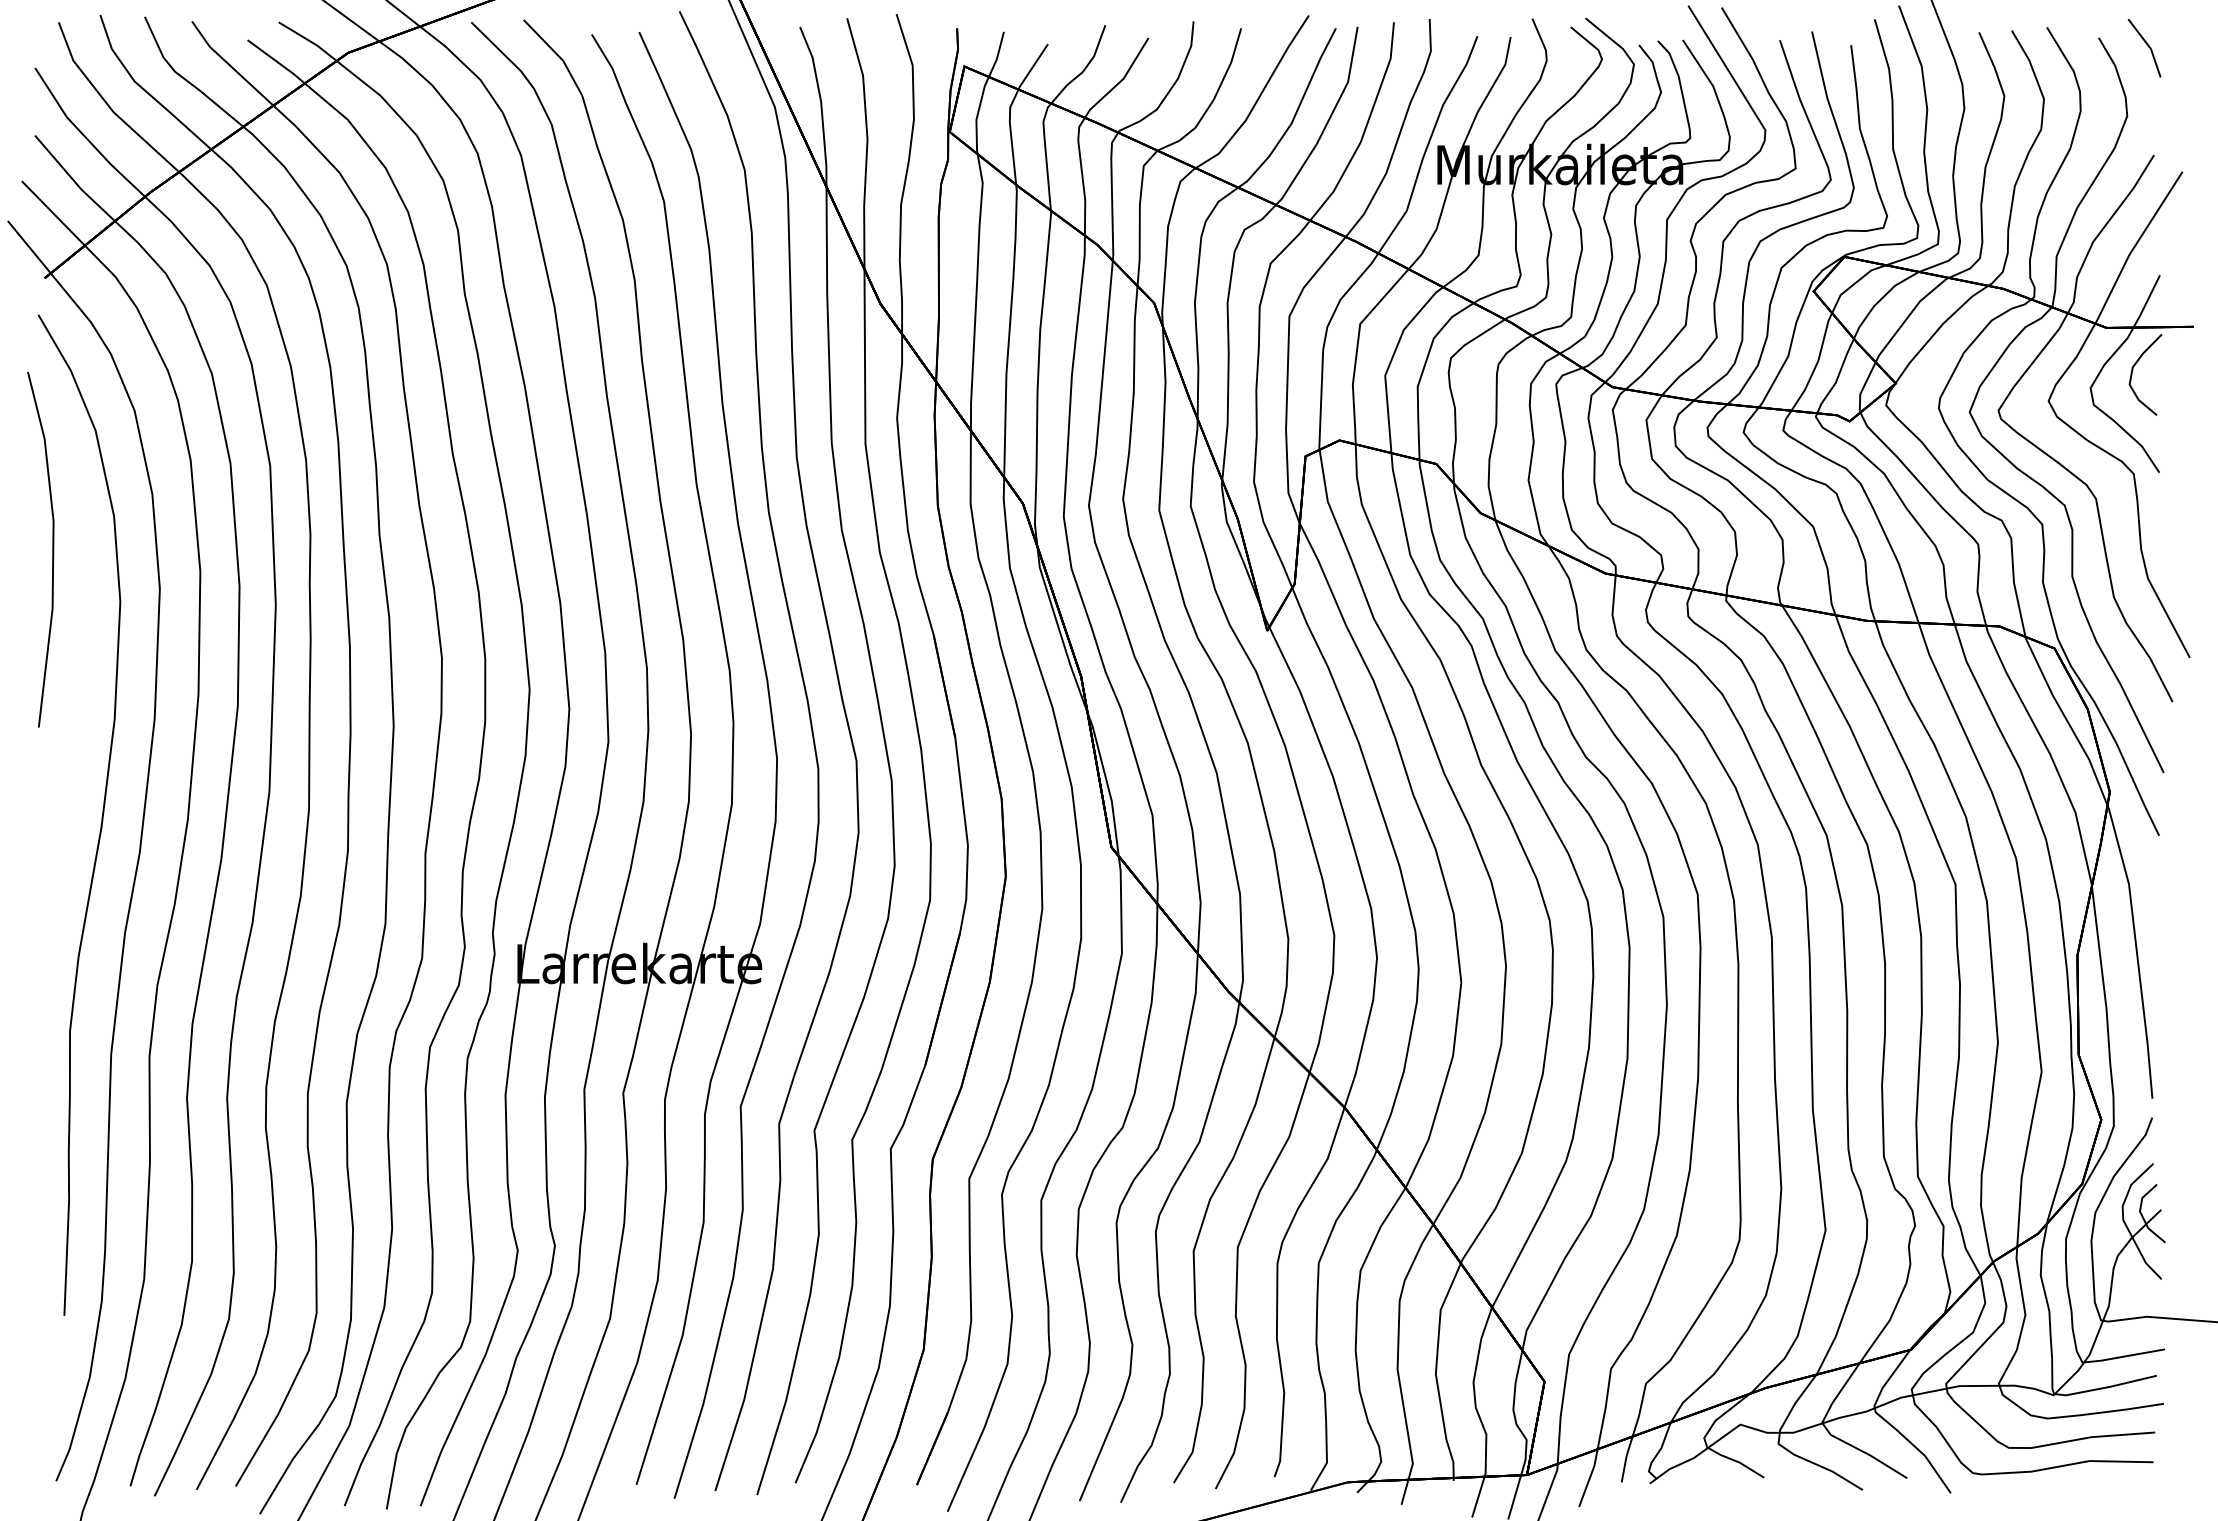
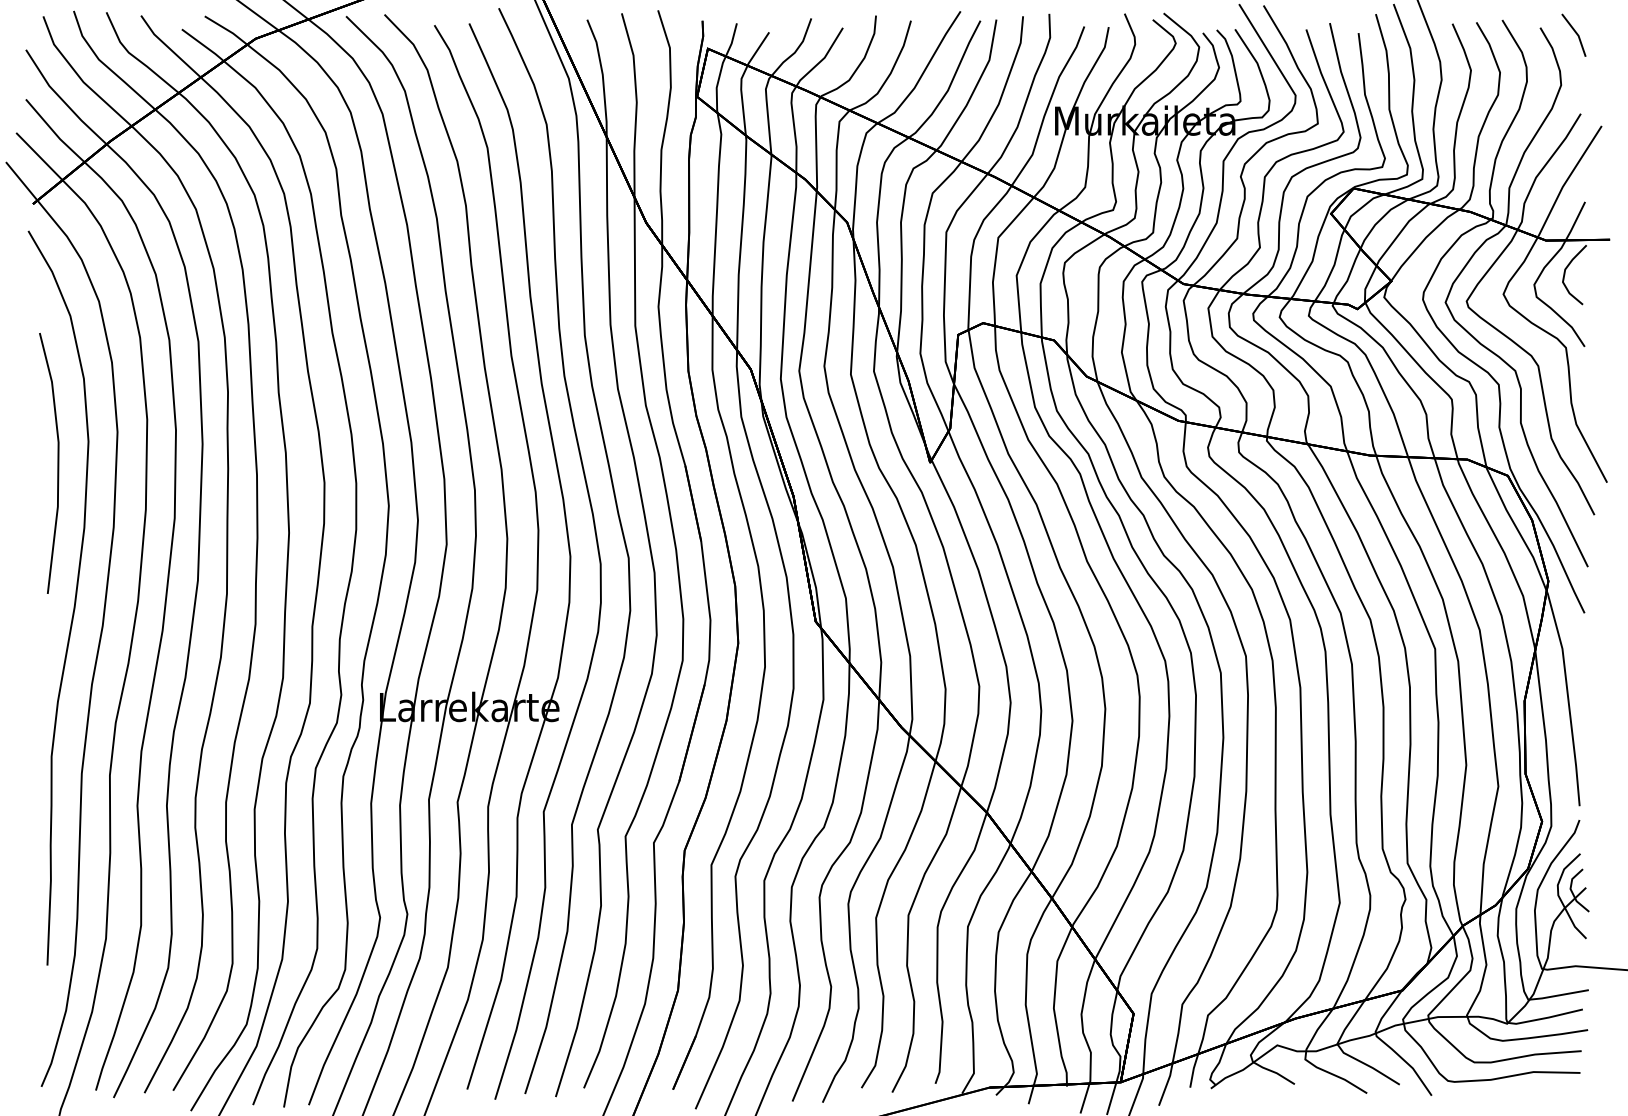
line: (52, 549) -> (57, 463), moved

